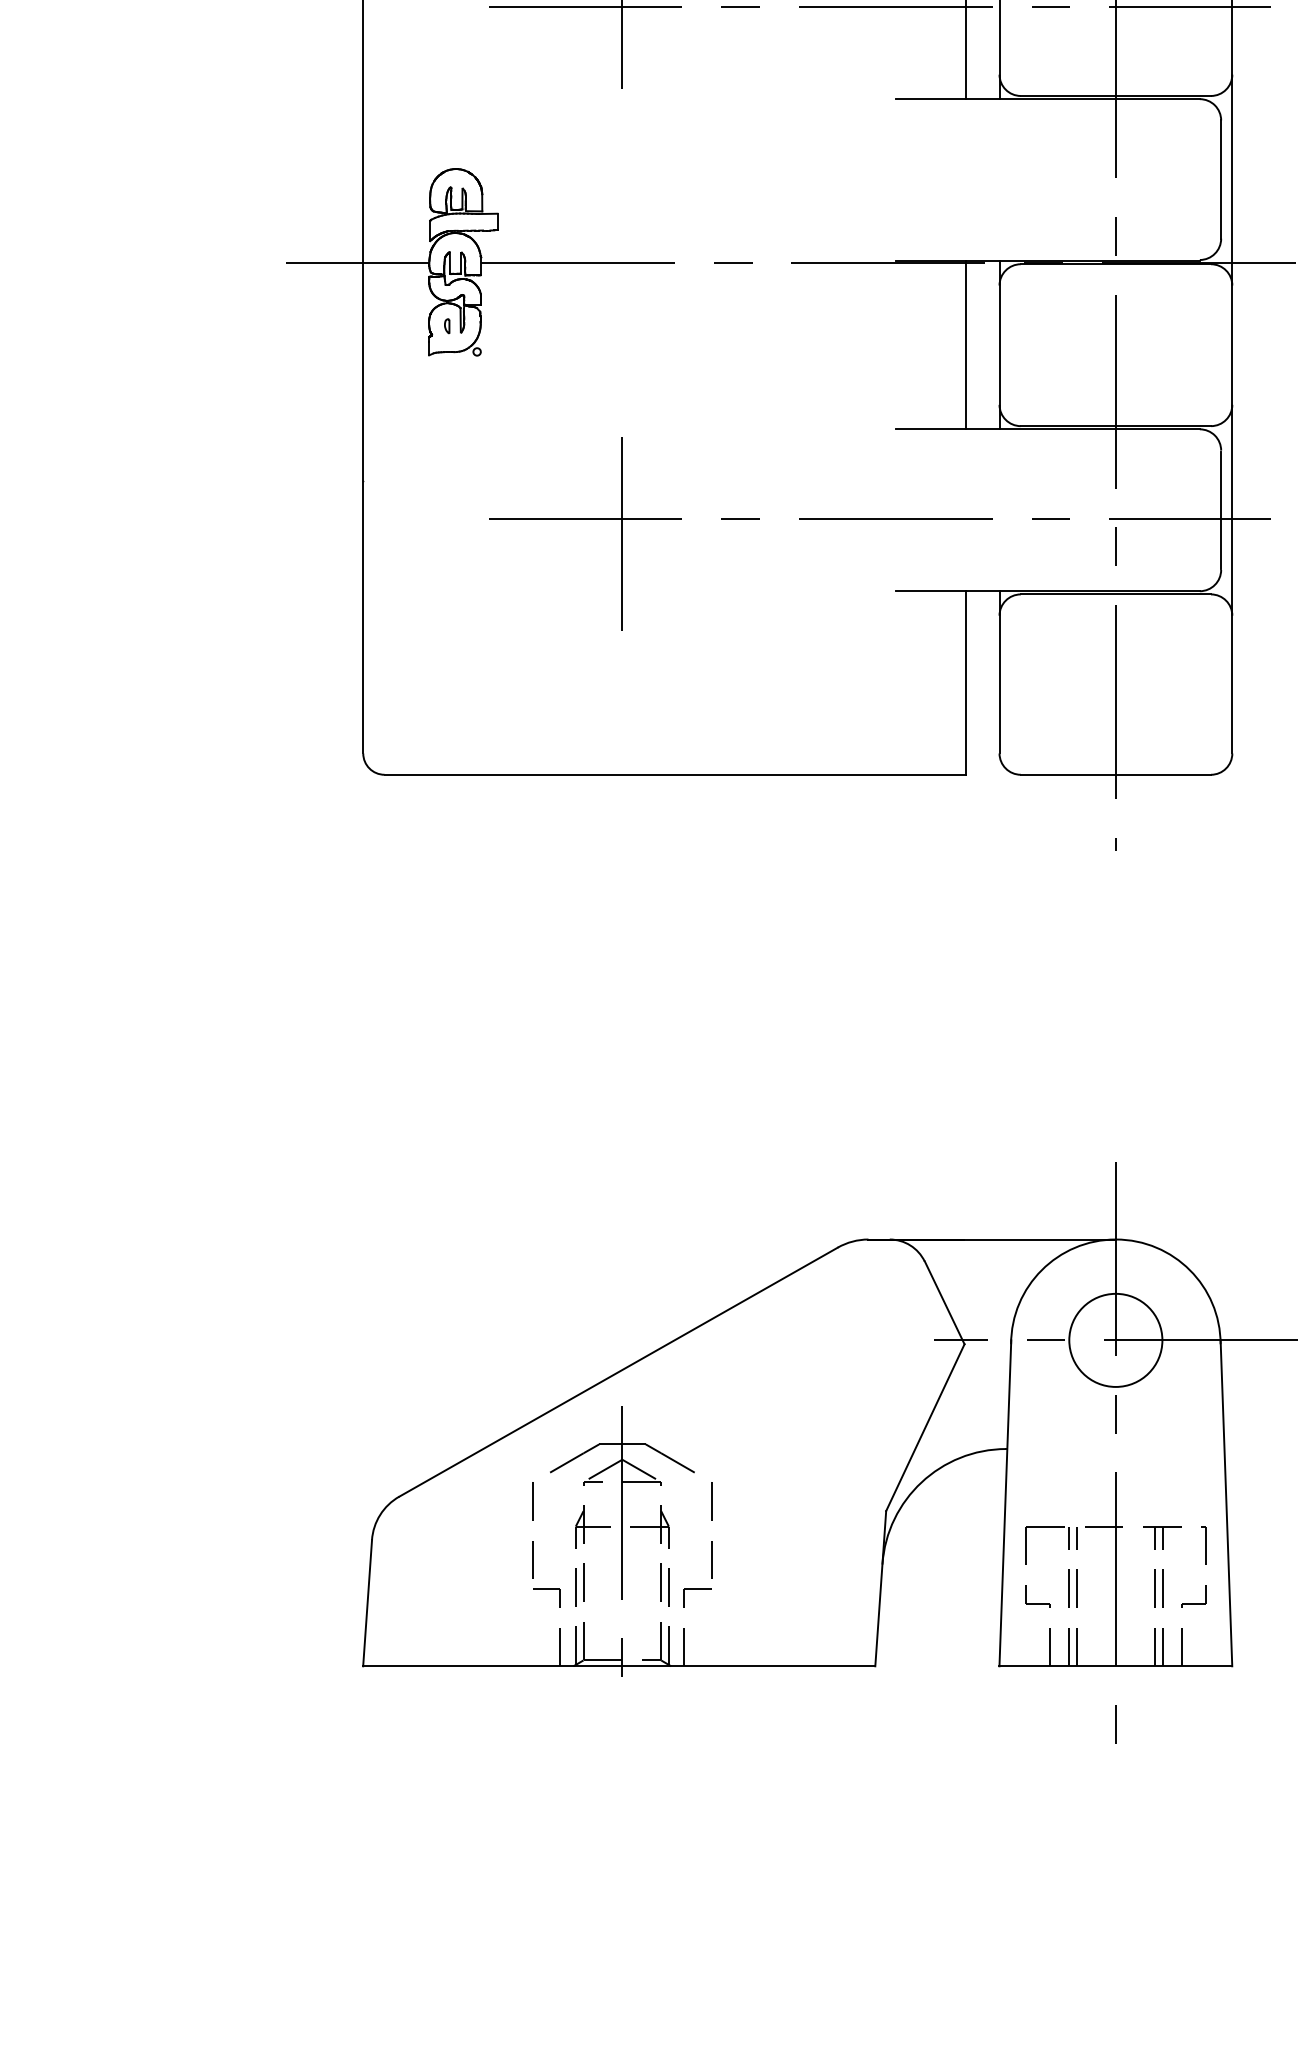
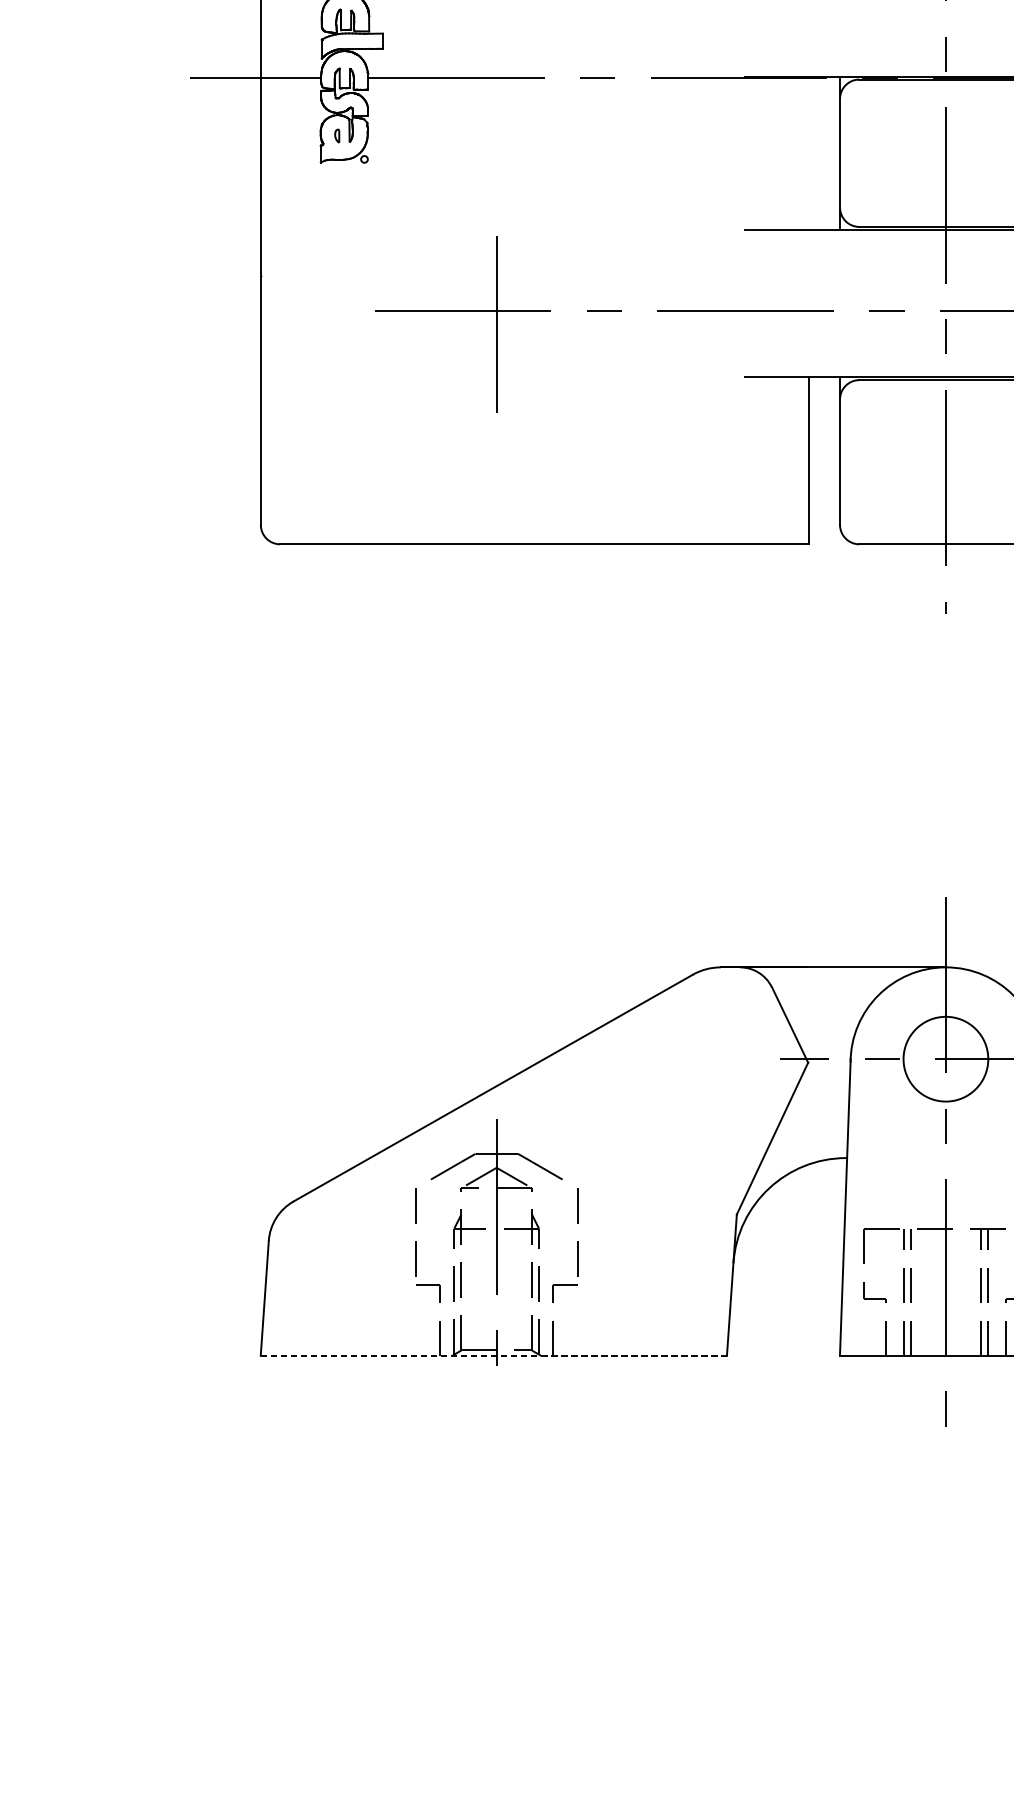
line: (965, 345) -> (809, 153), removed
line: (619, 1666) -> (494, 1356), solid -> dashed

